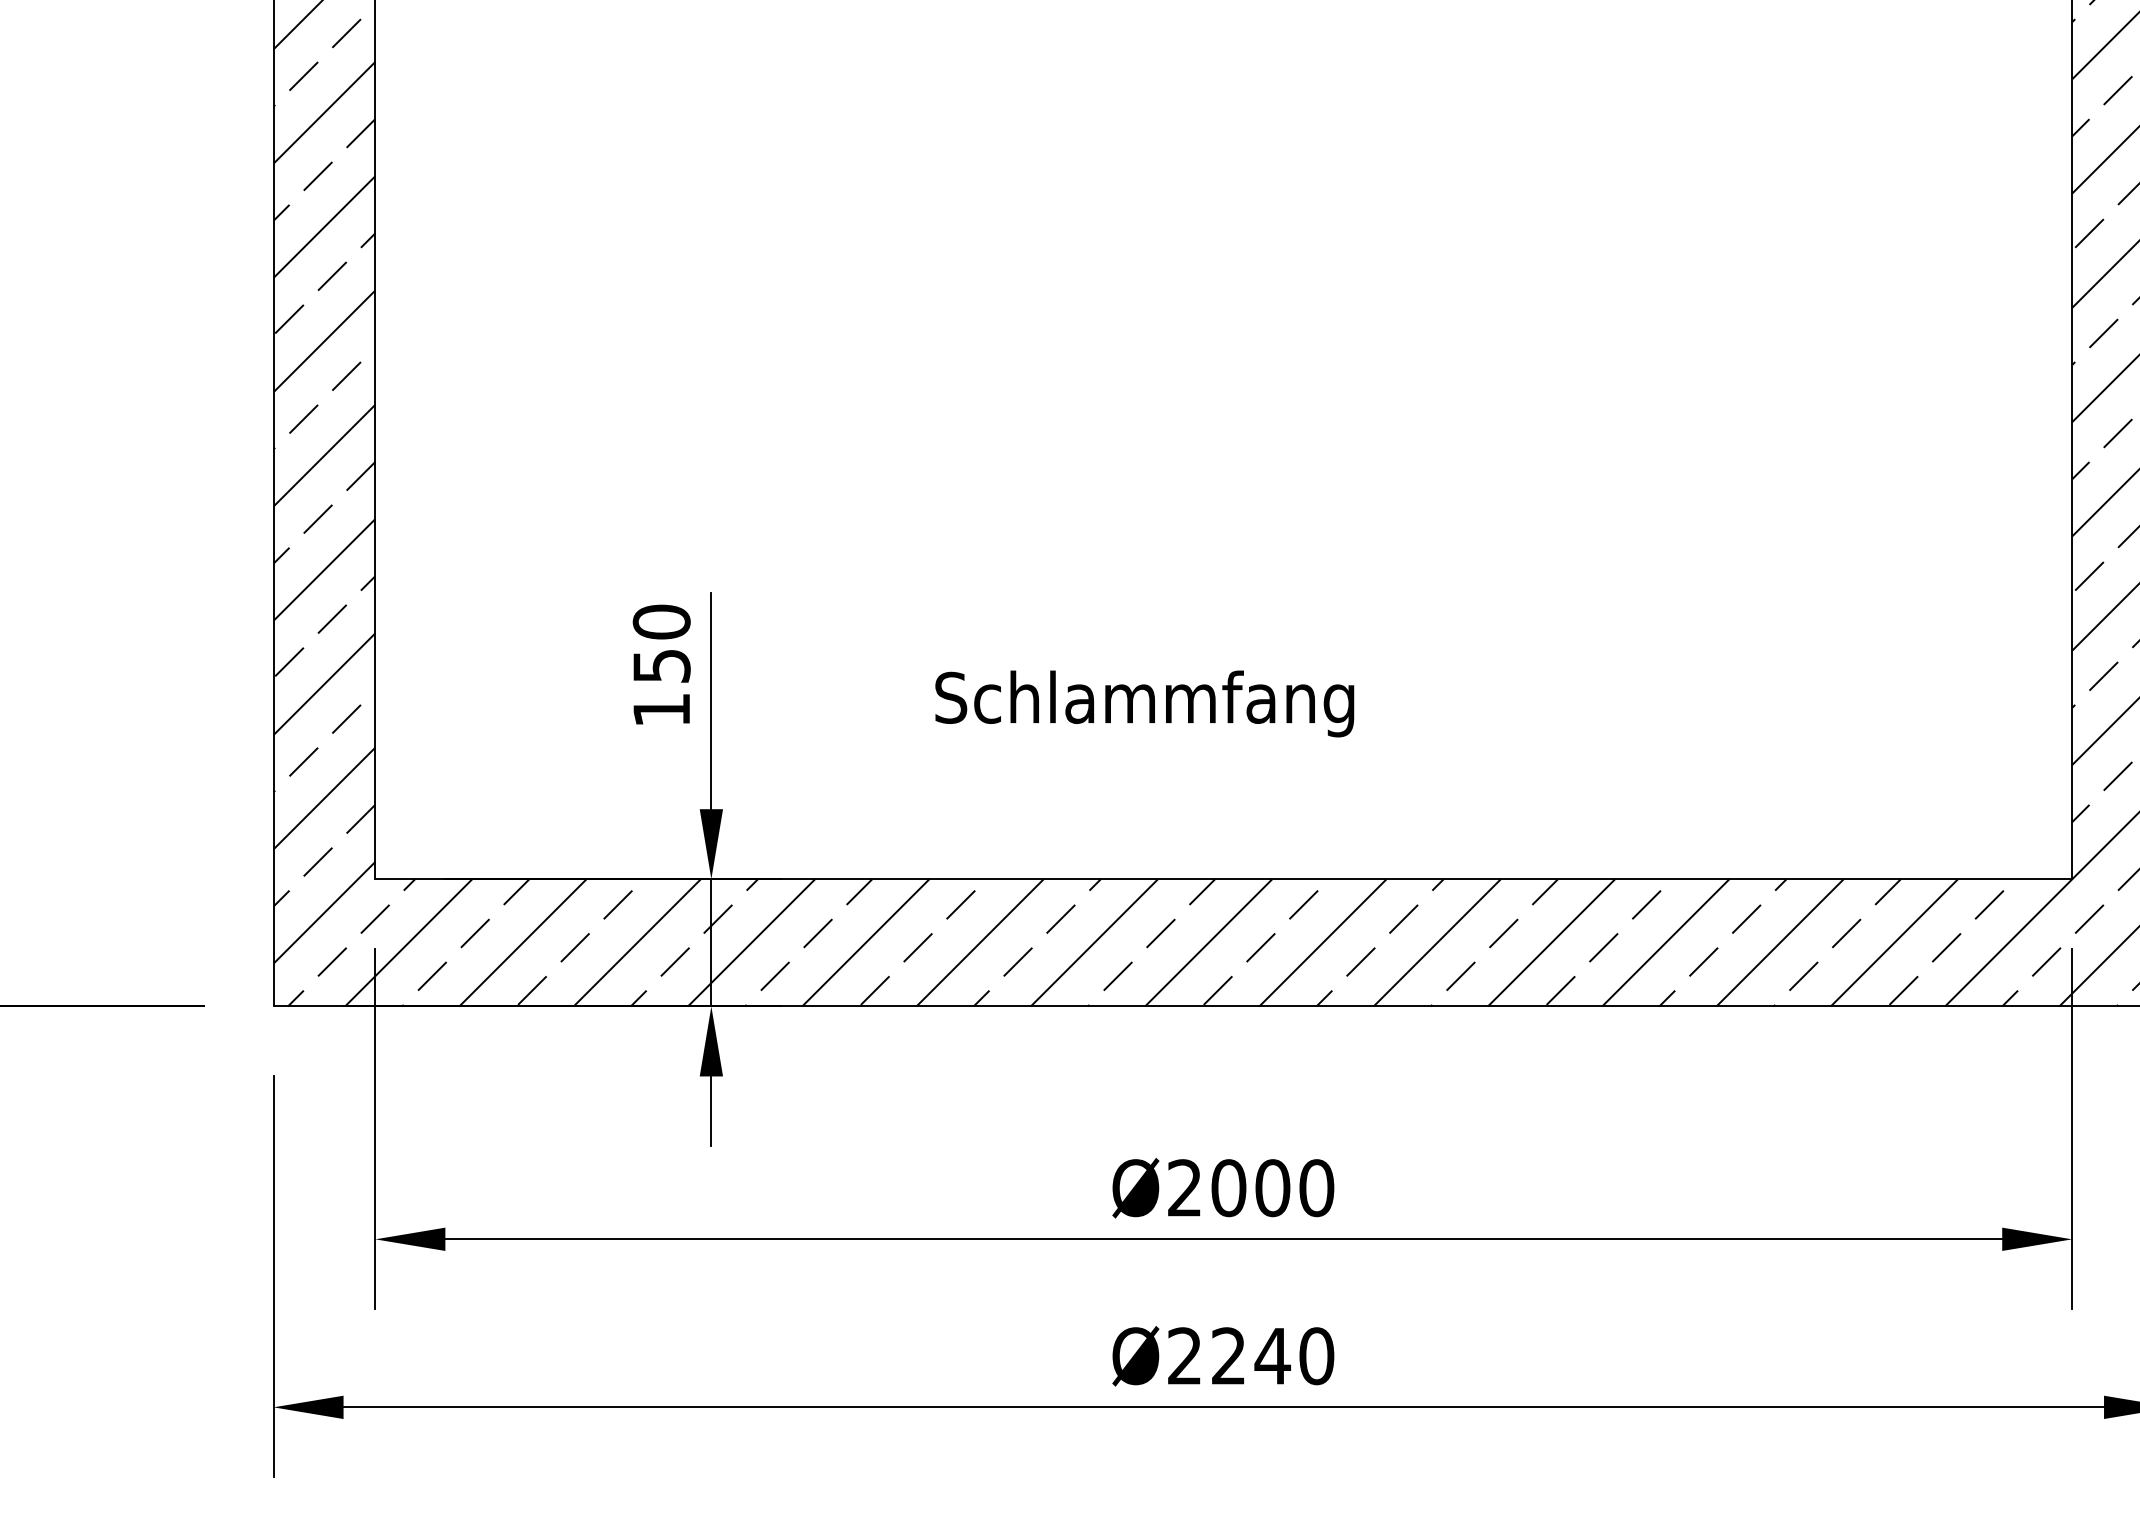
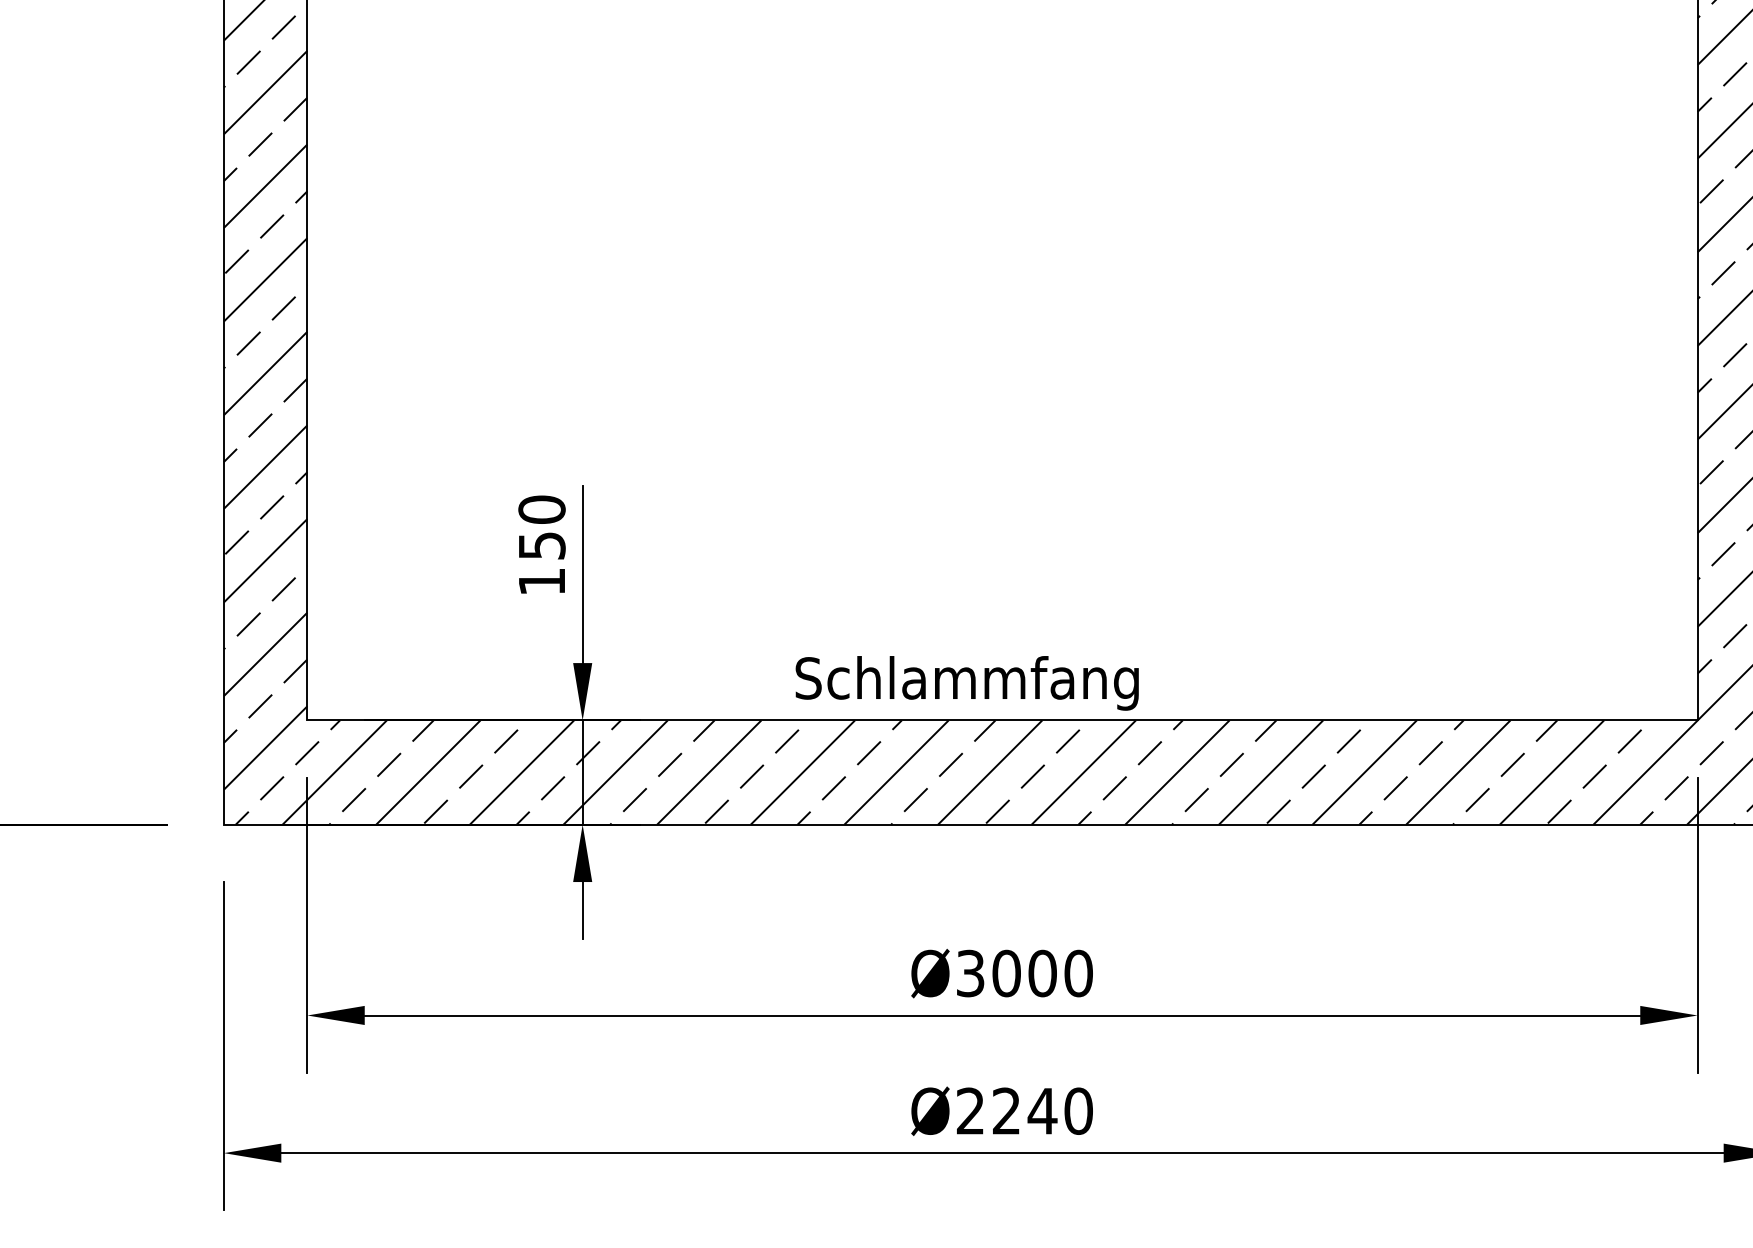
text: (1144, 703) -> (967, 682), moved
text: (1184, 1188) -> (970, 973), Ø2000 -> Ø3000

